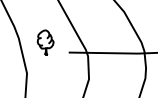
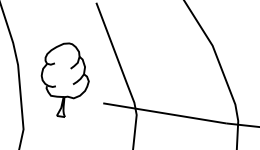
part: (45, 42) -> (64, 79), size x1.67

